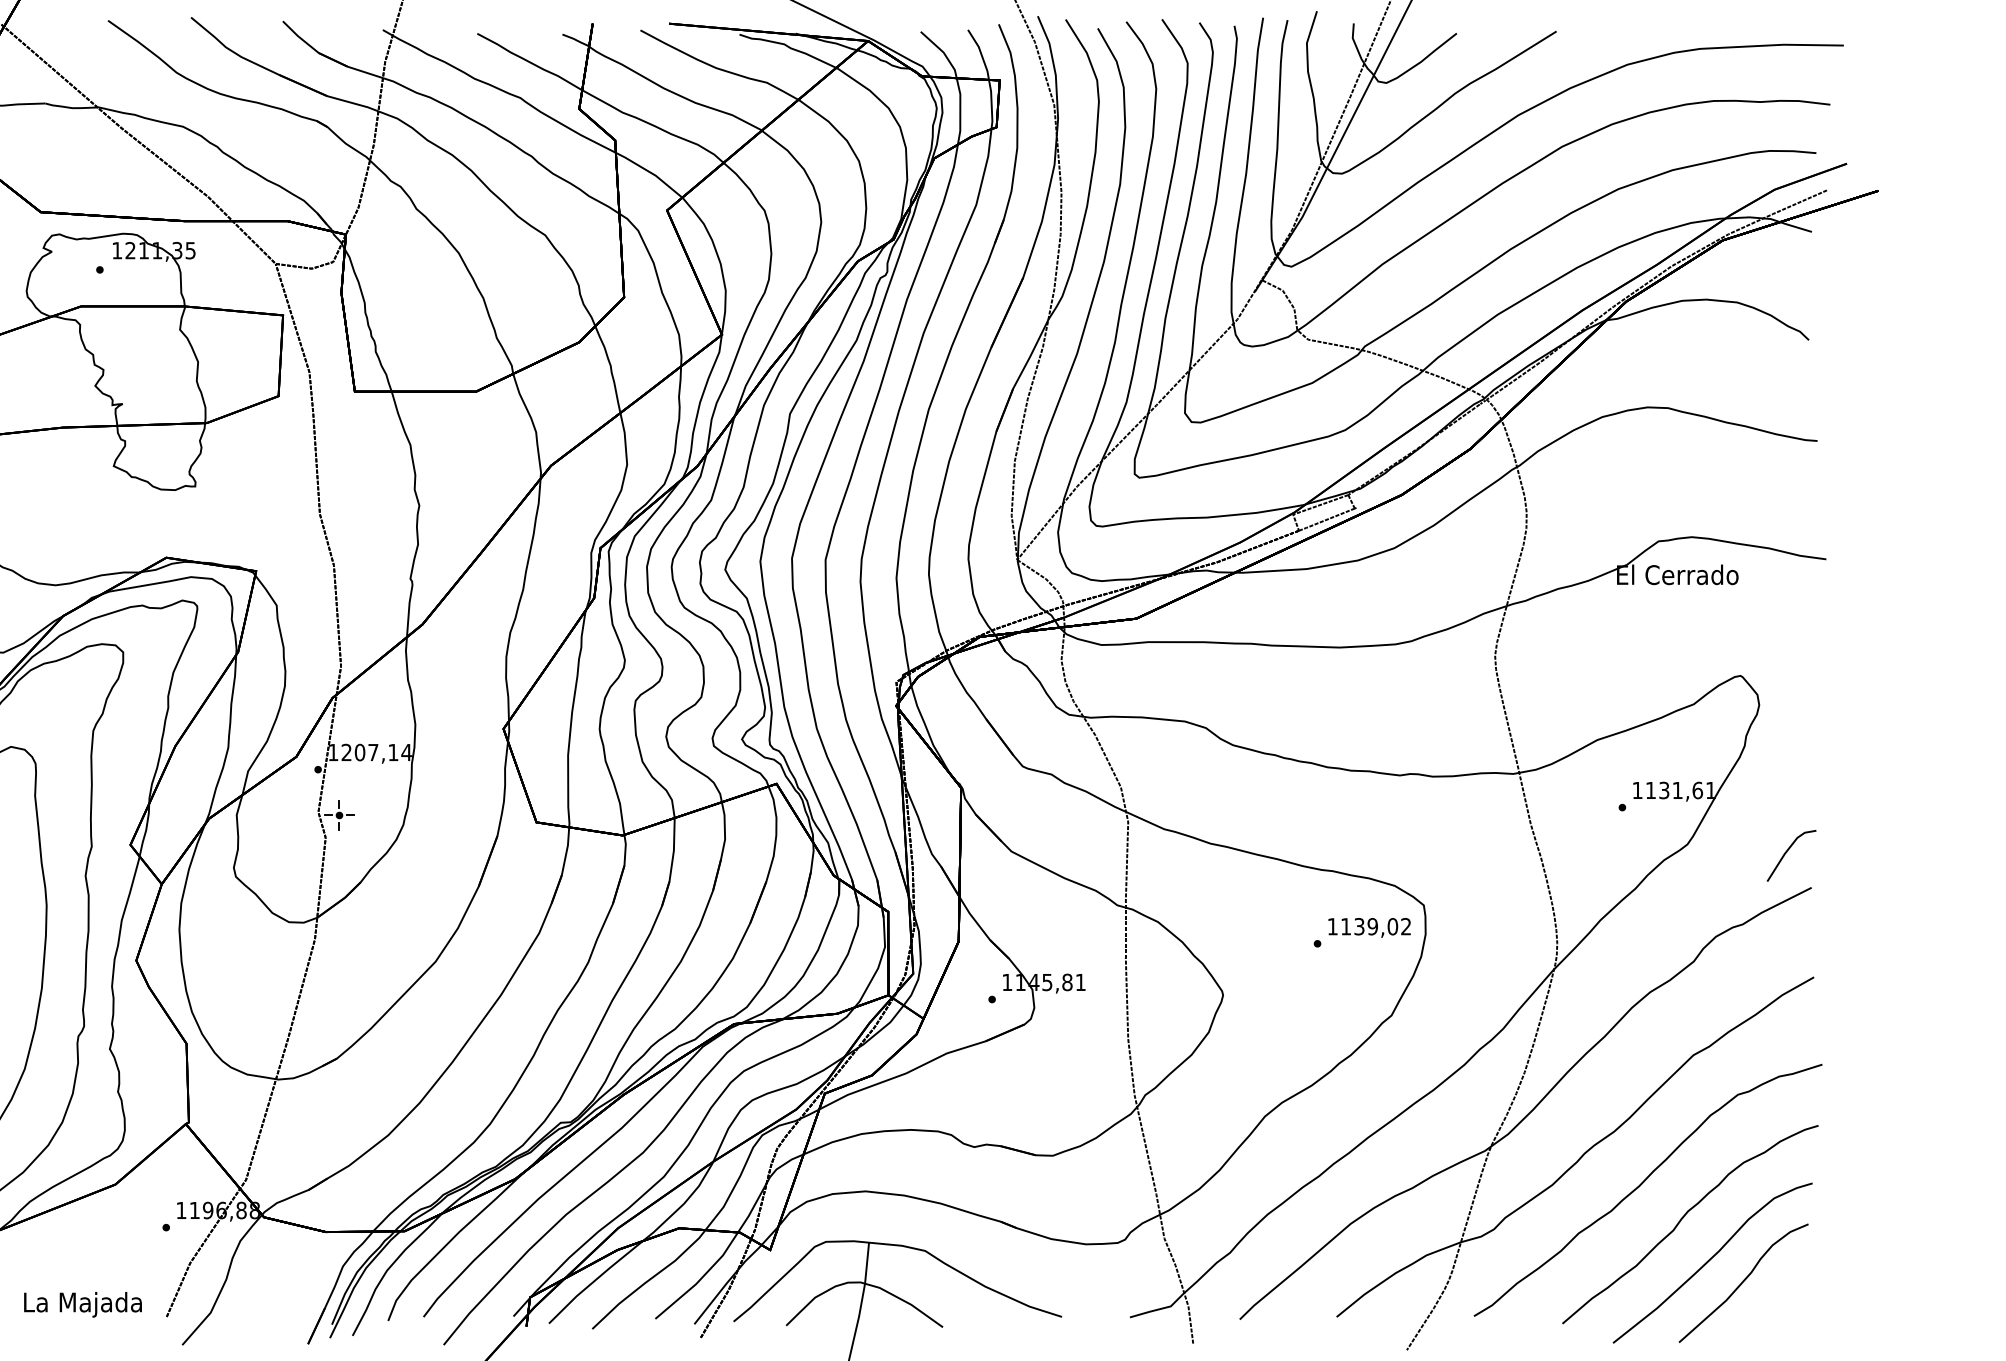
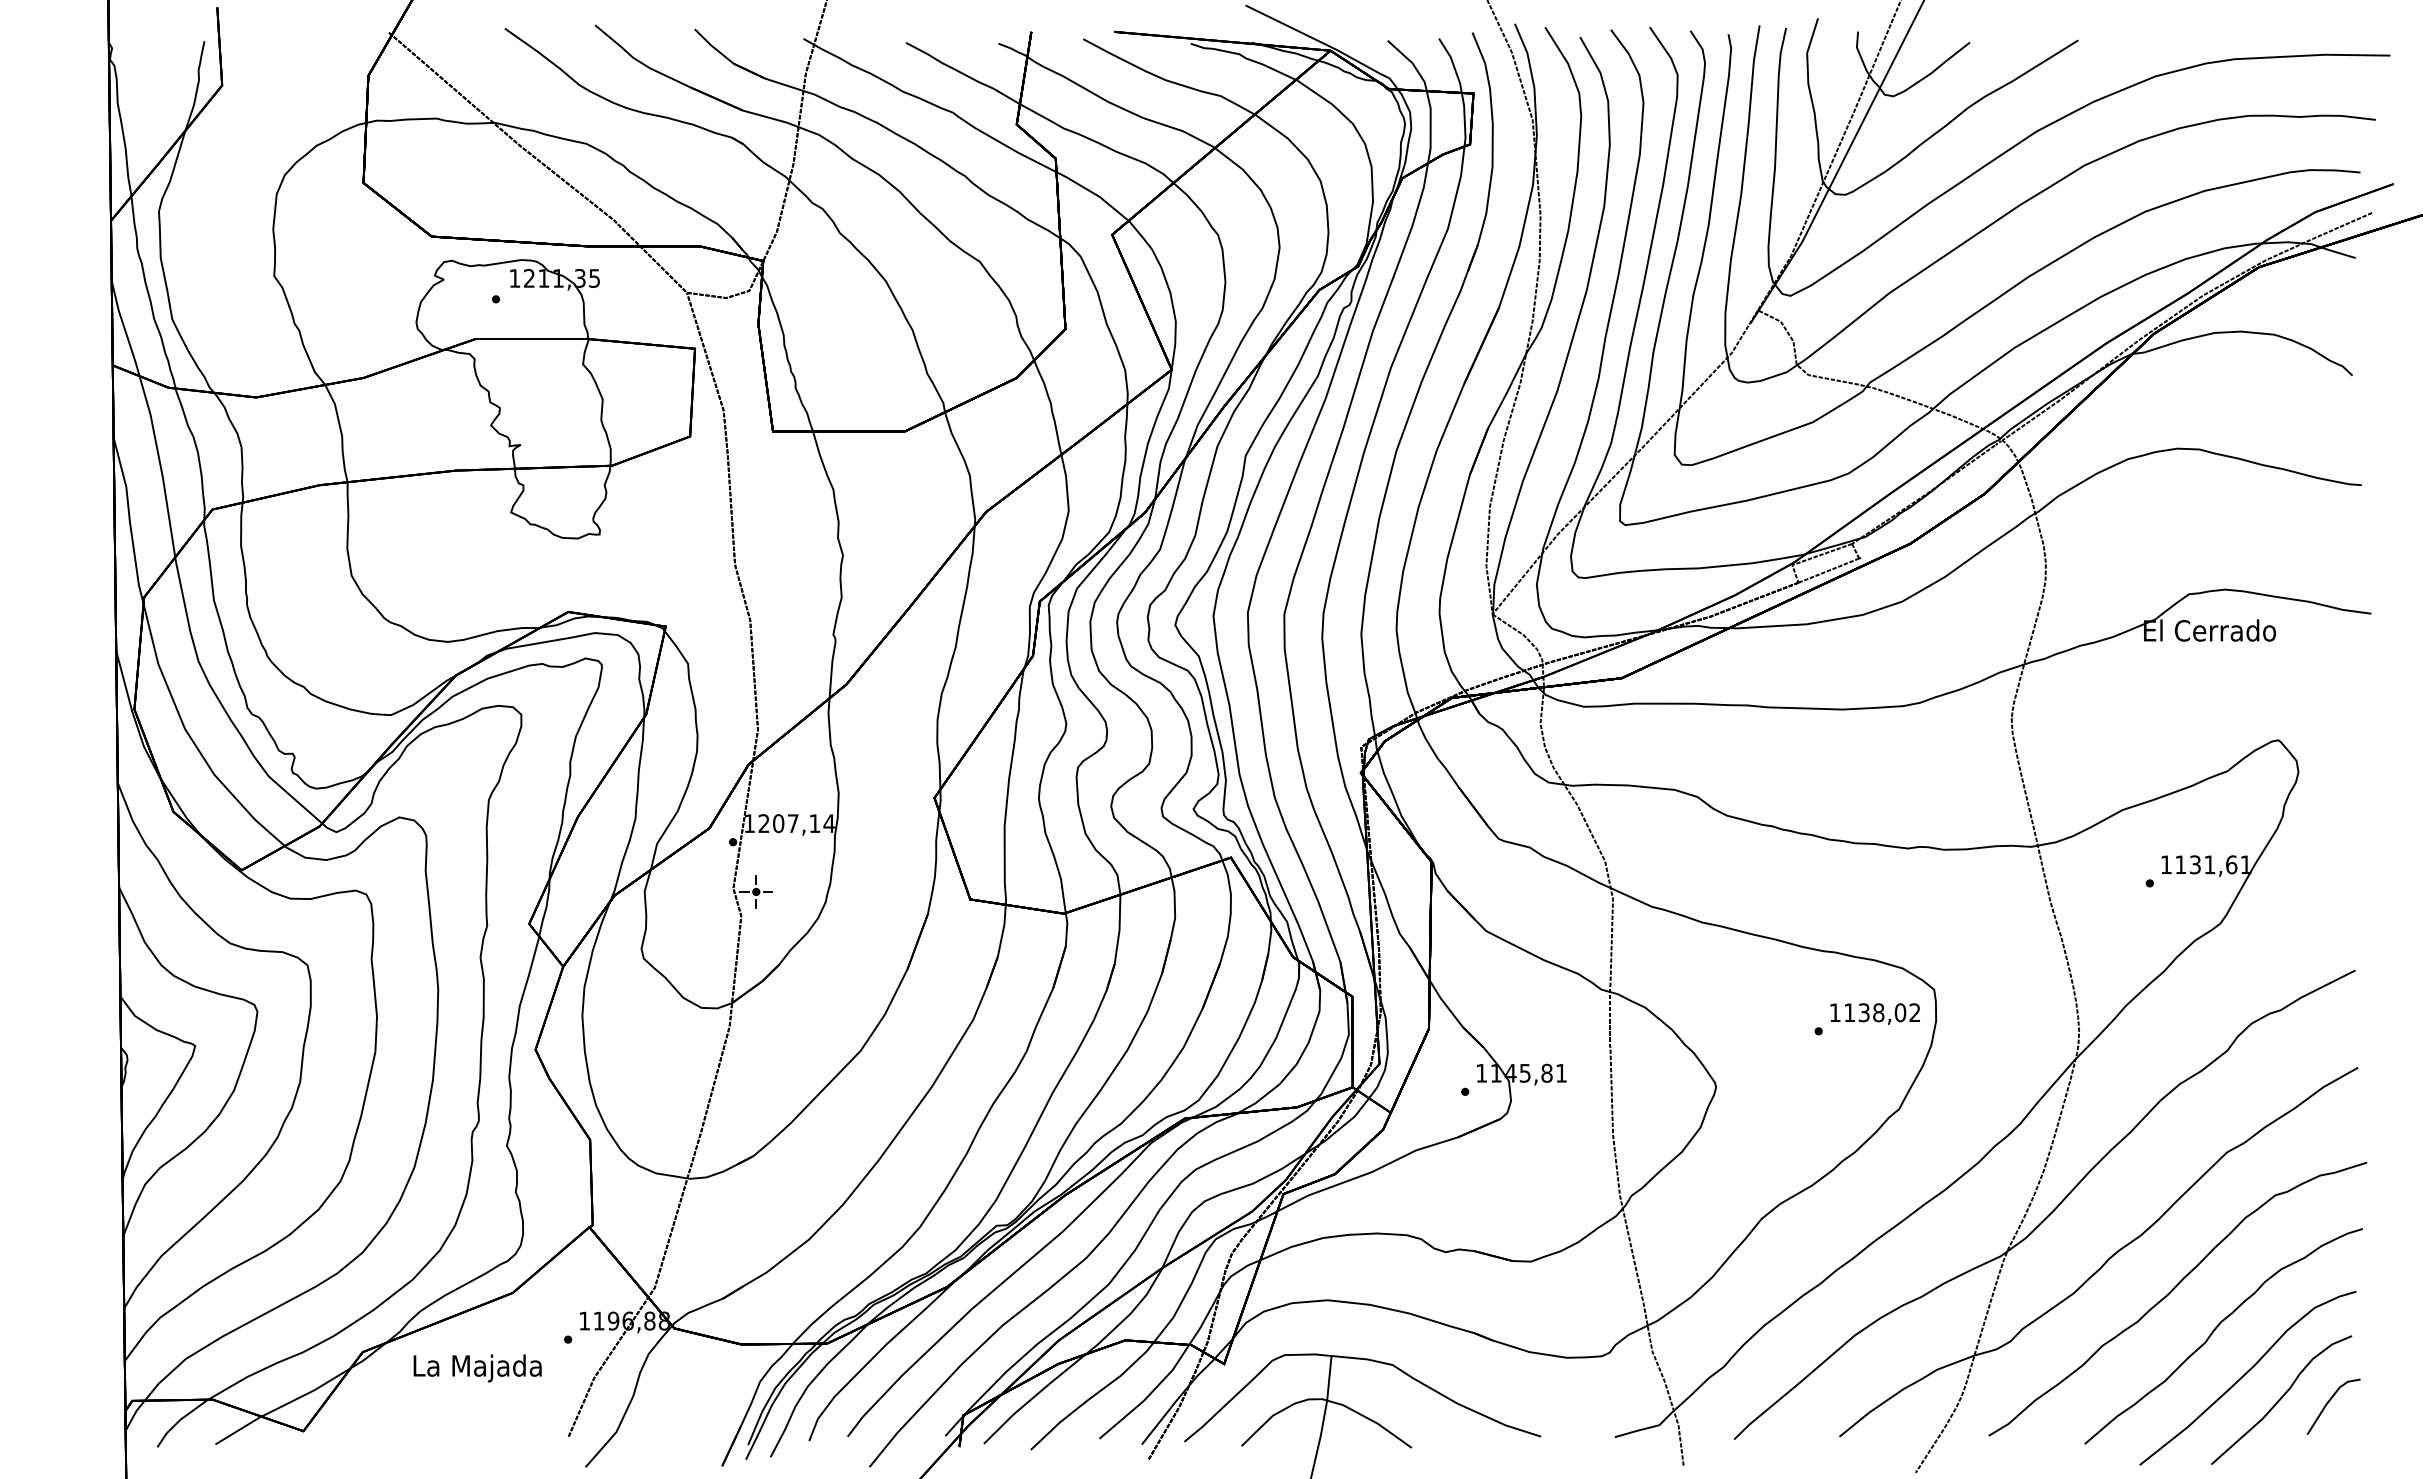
line: (1787, 851) -> (2329, 1402), moved
text: (1372, 926) -> (1878, 1012), 1139,02 -> 1138,02
text: (82, 1304) -> (477, 1368), moved

